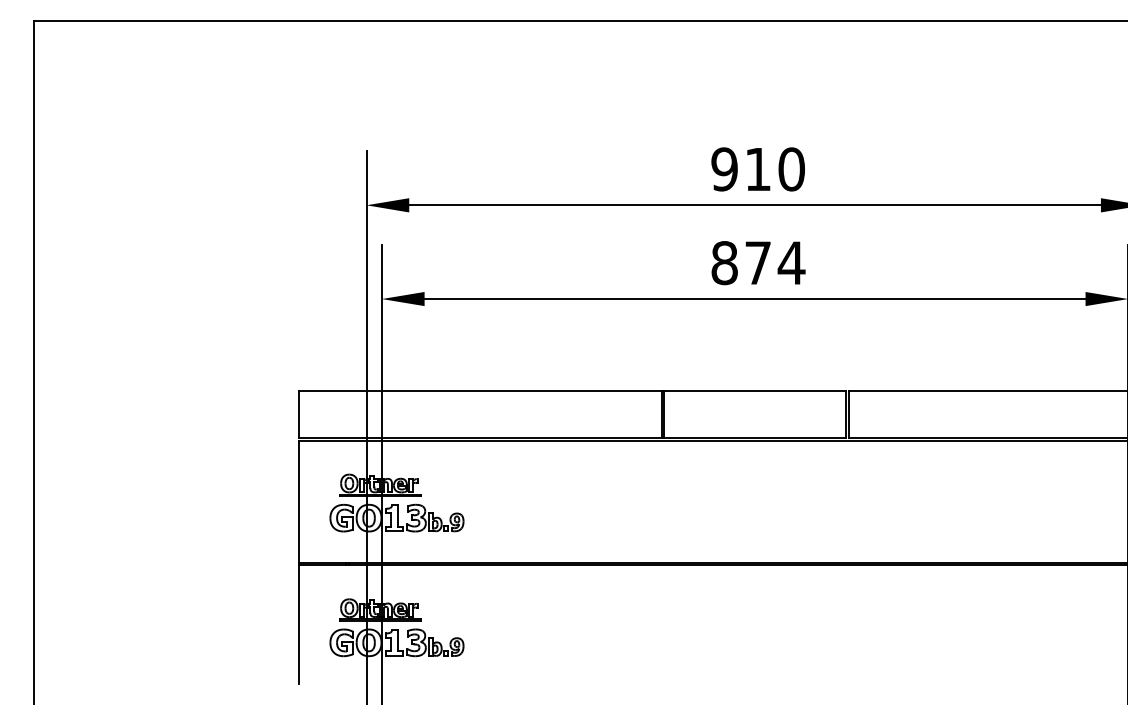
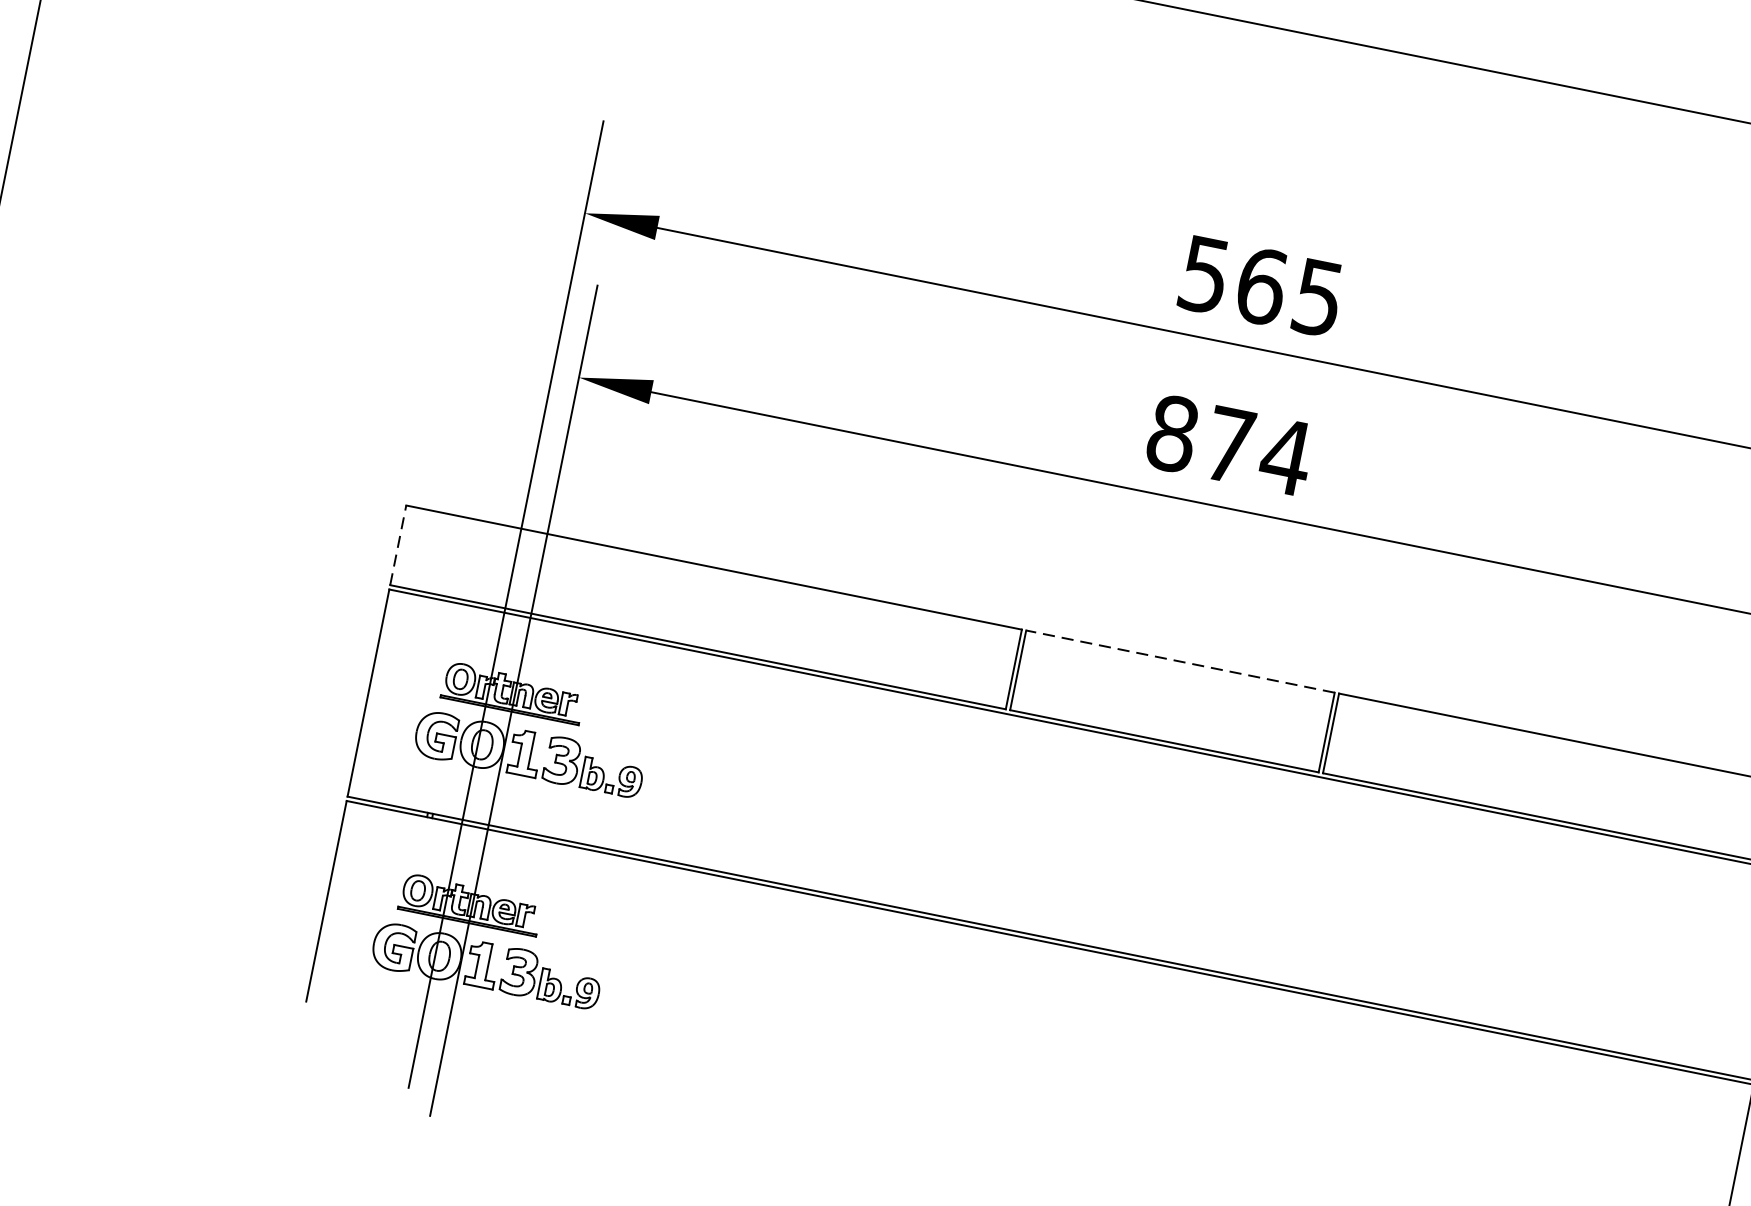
text: (757, 169) -> (1260, 286), 910 -> 565
line: (755, 391) -> (1181, 662), solid -> dashed
line: (298, 414) -> (398, 544), solid -> dashed

